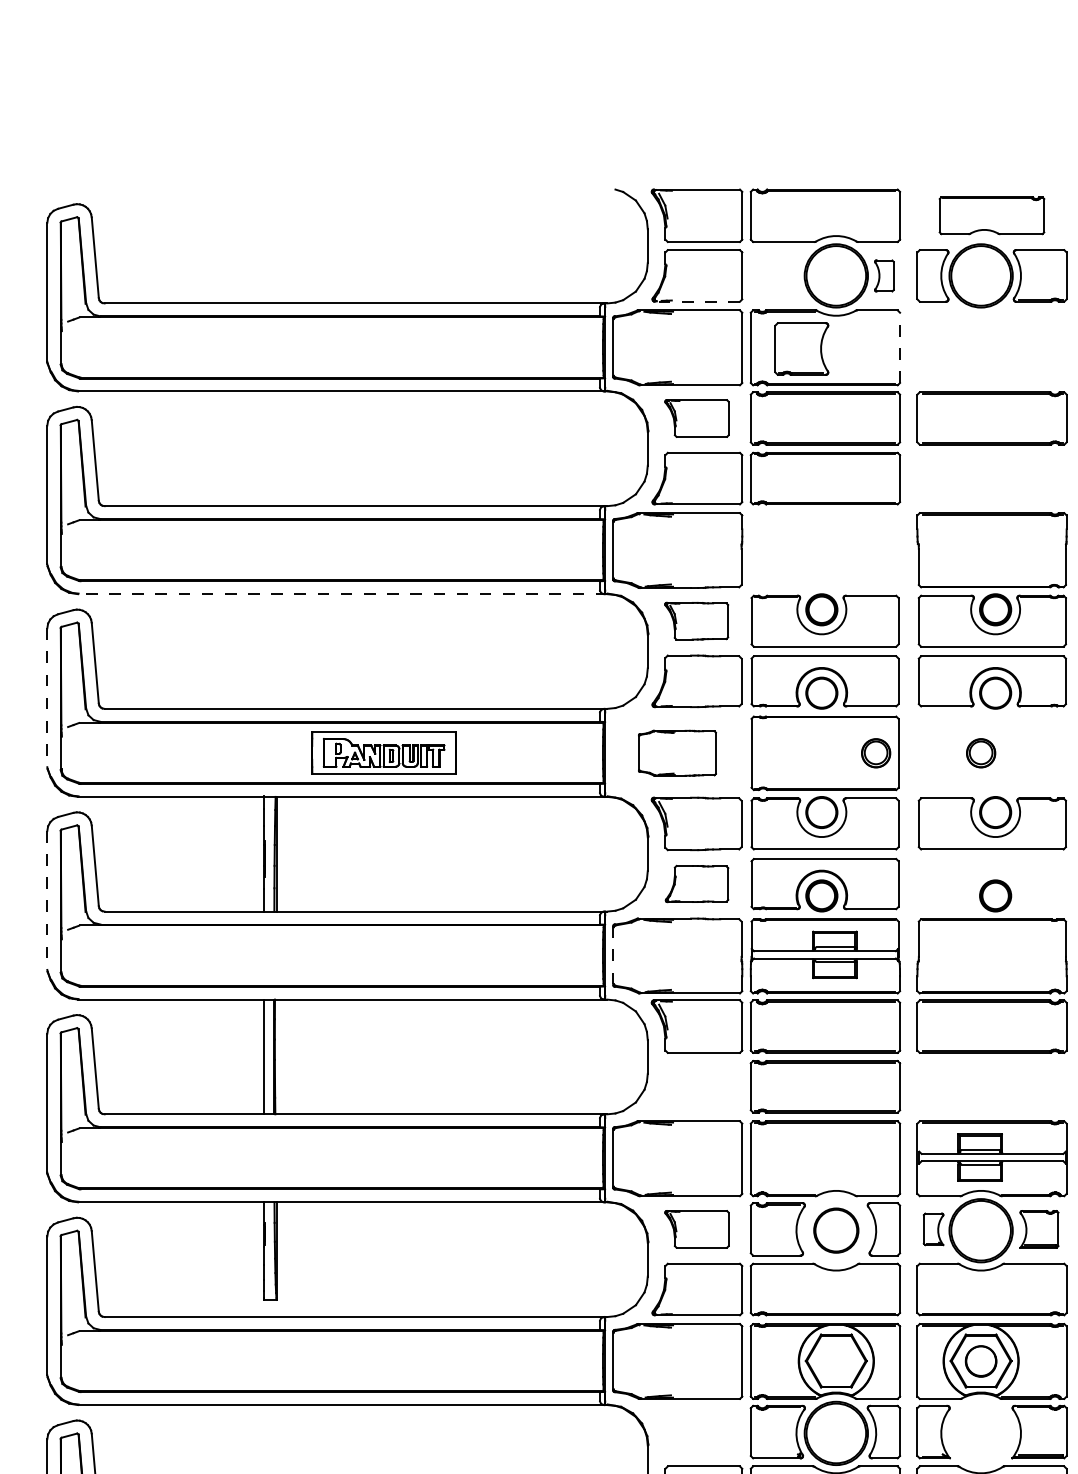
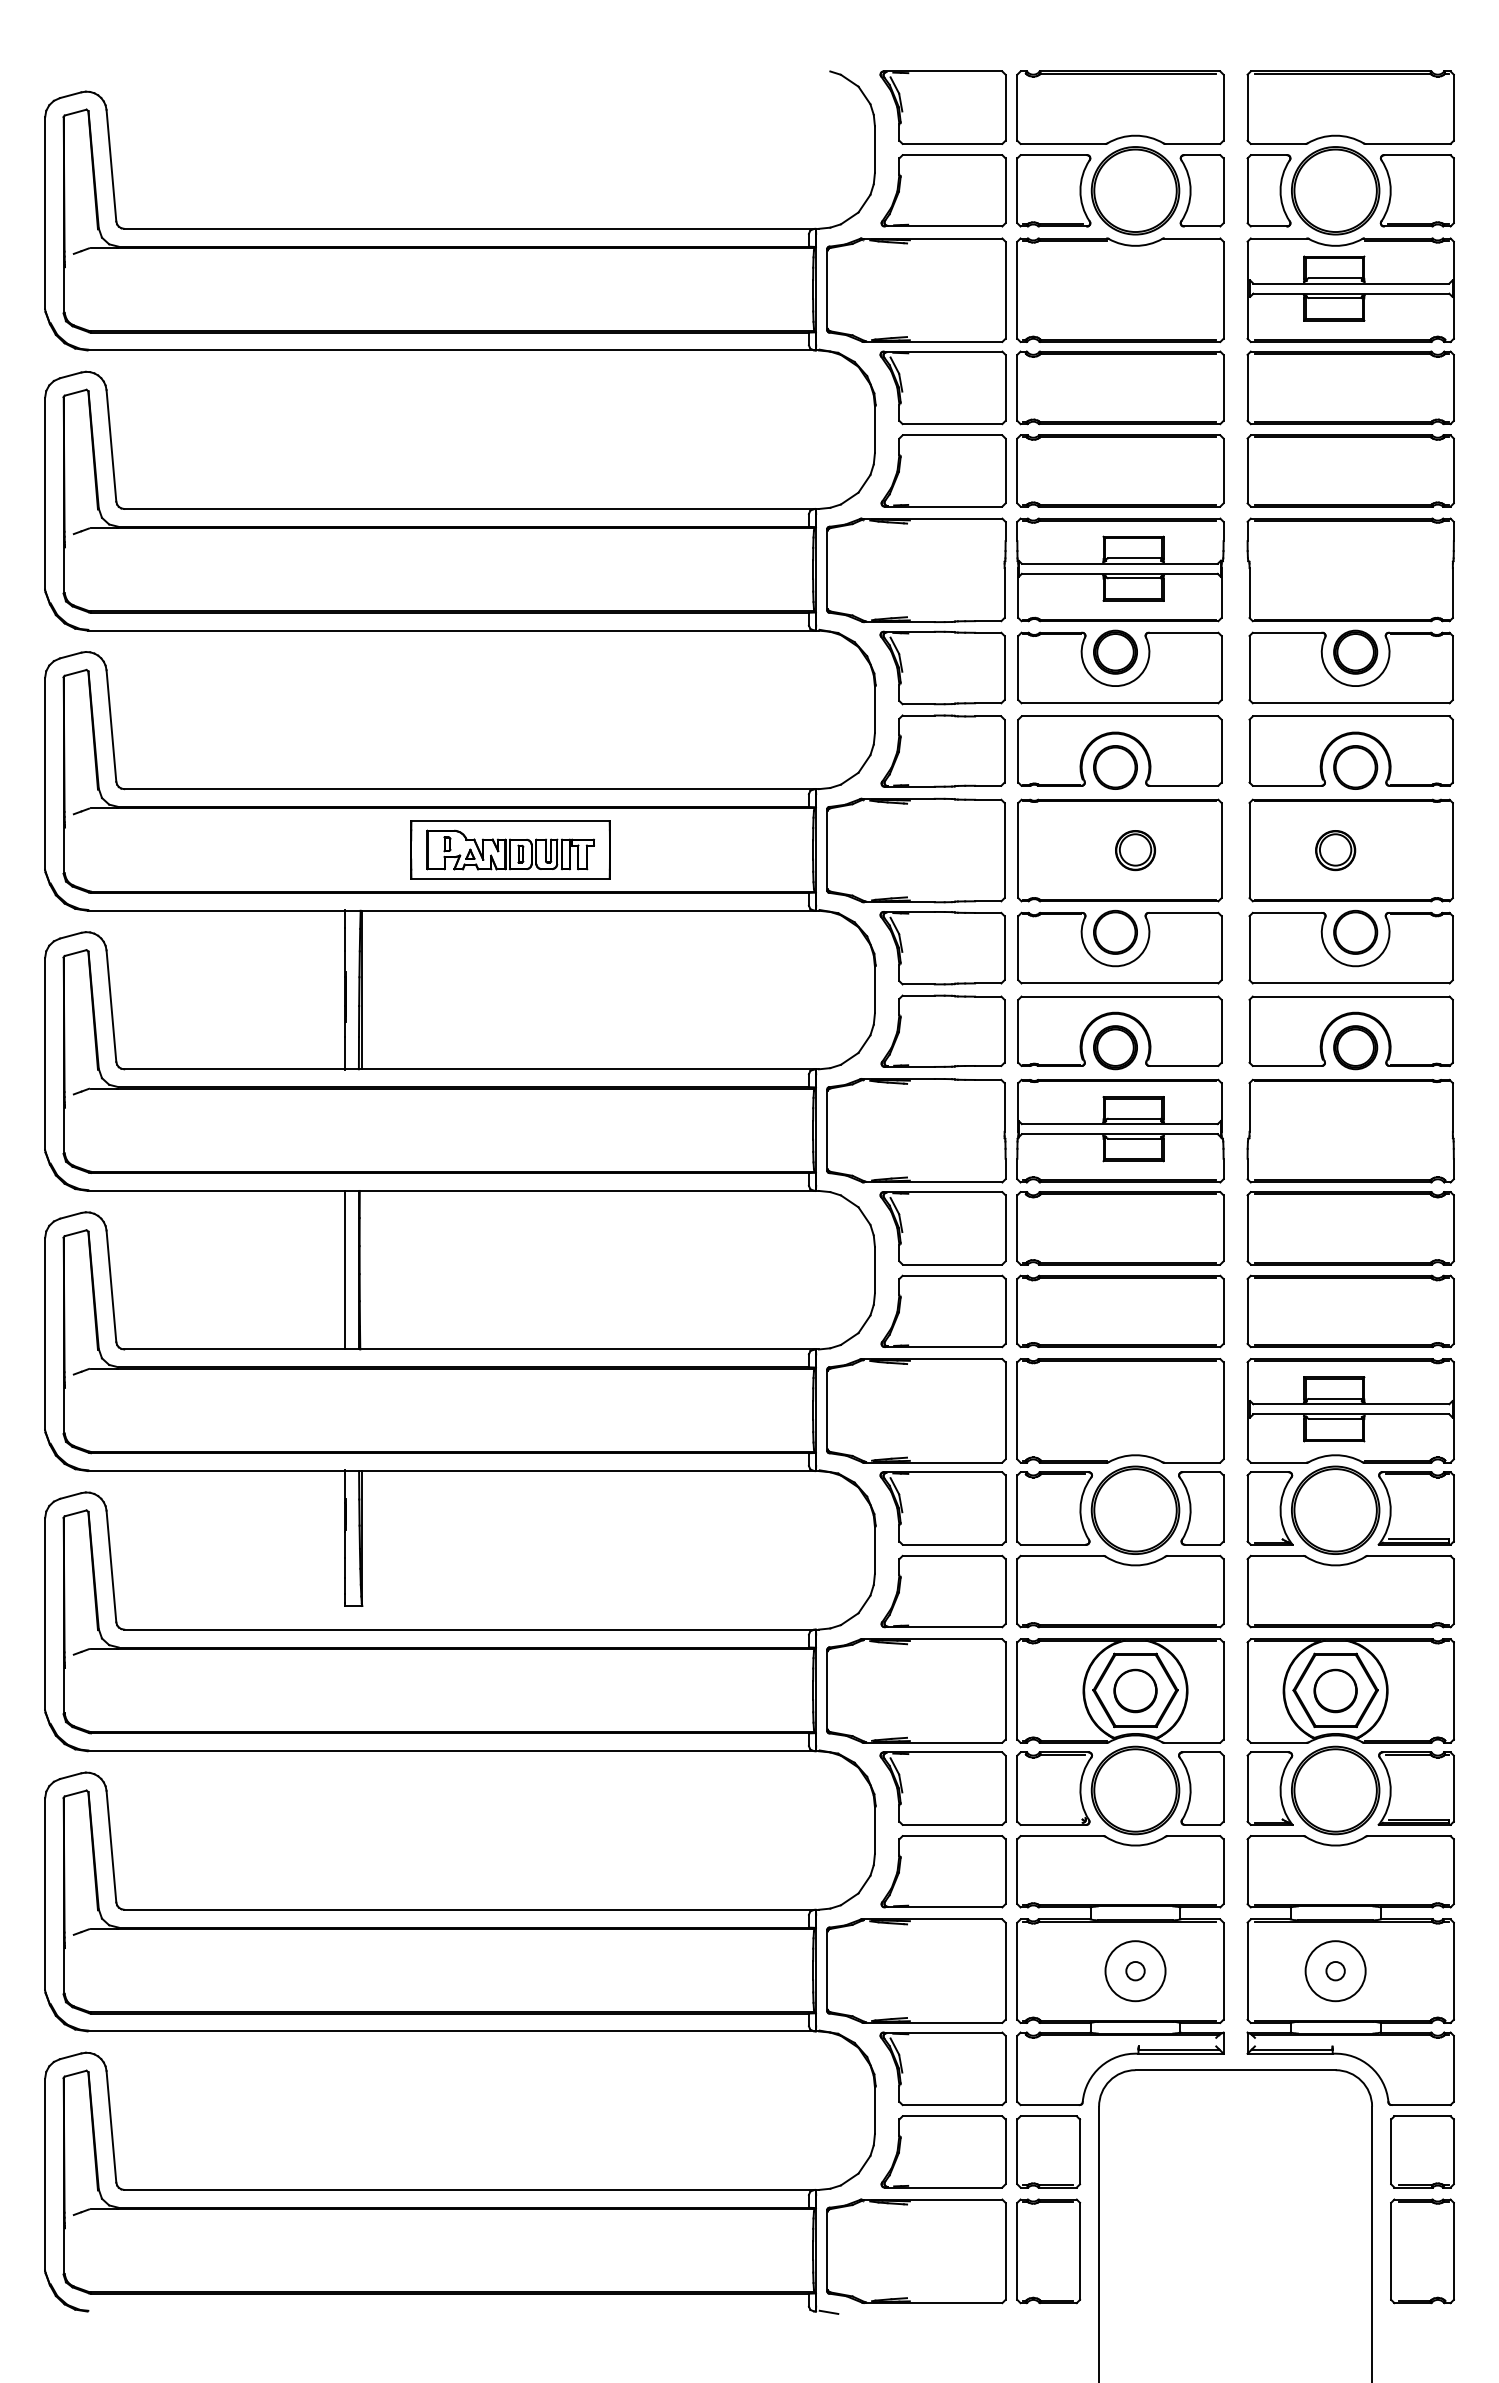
part: (991, 215) -> (1350, 107), size x1.43
part: (884, 275) -> (1201, 190), size x1.67
line: (697, 301) -> (943, 226), dashed -> solid
part: (991, 347) -> (1350, 289), added
part: (801, 348) -> (1053, 190), moved
line: (899, 348) -> (1223, 290), dashed -> solid
part: (696, 418) -> (942, 387), size x1.43
part: (991, 478) -> (1350, 470), added
part: (825, 549) -> (1120, 569), added
line: (342, 594) -> (453, 630), dashed -> solid
part: (696, 620) -> (942, 667), size x1.43
line: (47, 698) -> (45, 774), dashed -> solid
part: (677, 753) -> (915, 850), size x1.67
part: (876, 753) -> (1135, 850), moved
part: (991, 753) -> (1350, 850), added
part: (986, 874) -> (1343, 1017), added
part: (696, 883) -> (942, 1030), size x1.43
line: (47, 900) -> (45, 1054), dashed -> solid
line: (613, 955) -> (827, 1130), dashed -> solid
part: (697, 1086) -> (943, 1311), added
part: (991, 1086) -> (1350, 1311), added
part: (696, 1229) -> (942, 1508), size x1.43
part: (933, 1229) -> (1269, 1508), size x1.67
part: (1038, 1229) -> (1415, 1508), size x1.43
part: (836, 1230) -> (1135, 1509), size x1.43
part: (836, 1361) -> (1135, 1690), added
part: (696, 1432) -> (942, 1788), added
part: (981, 1433) -> (1335, 1790), added

